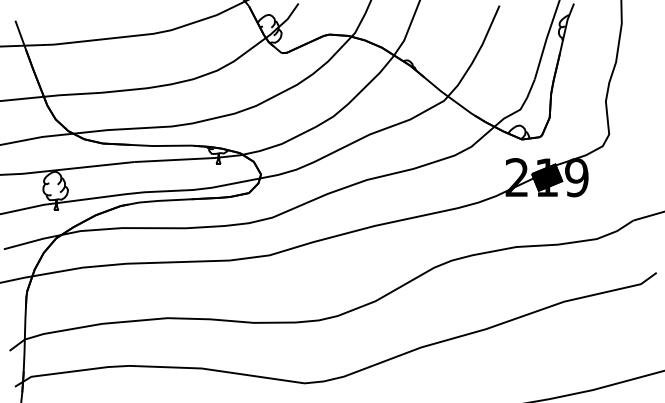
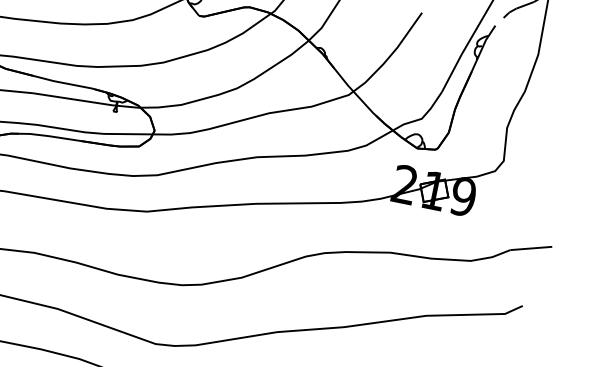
fill: (547, 177) -> (434, 190), removed

